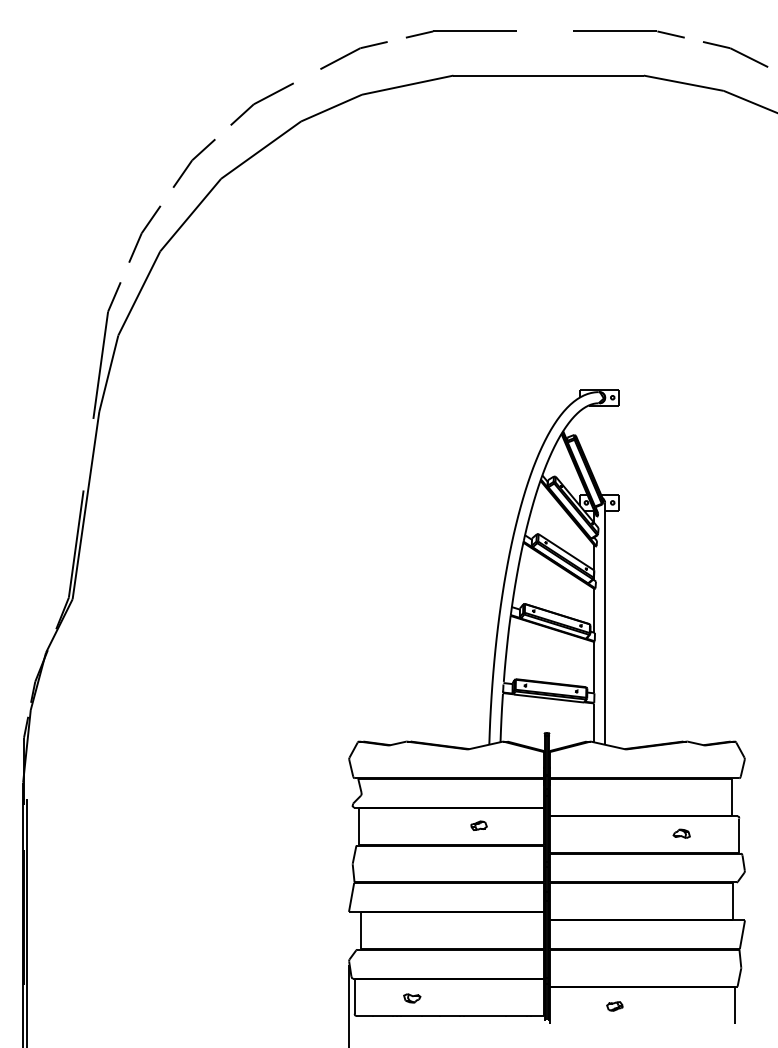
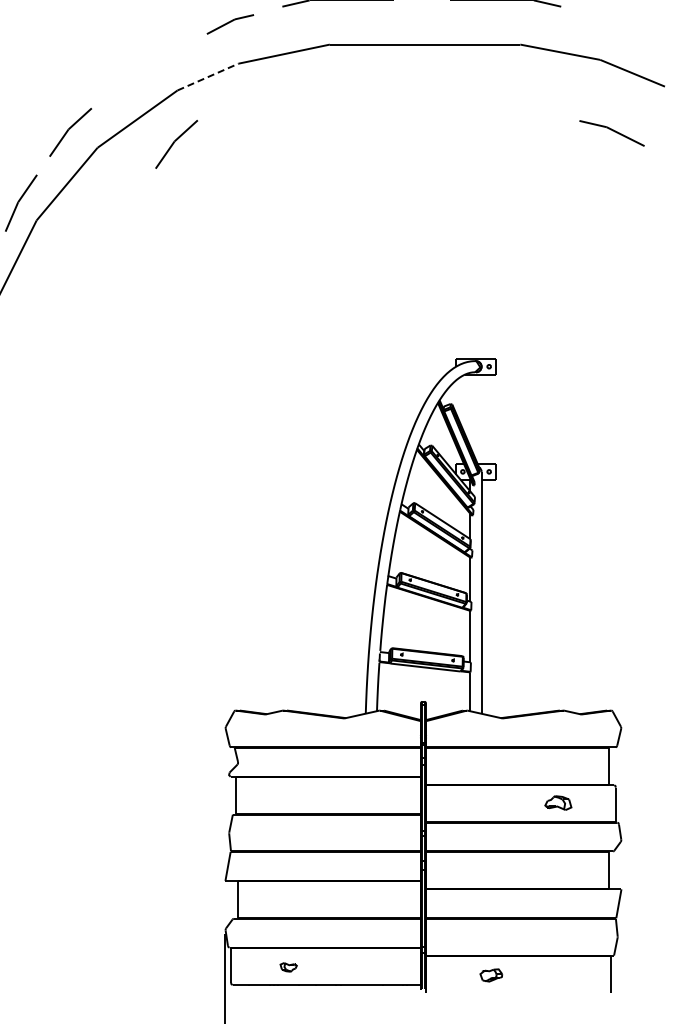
part: (735, 54) -> (611, 133), moved
part: (353, 55) -> (229, 24), size x0.7
part: (261, 103) -> (137, 72), removed
line: (332, 107) -> (208, 76), solid -> dashed
part: (299, 174) -> (175, 143), added
part: (478, 825) -> (354, 794), removed
part: (681, 833) -> (557, 802), size x1.6
part: (614, 1006) -> (490, 975), size x1.4

